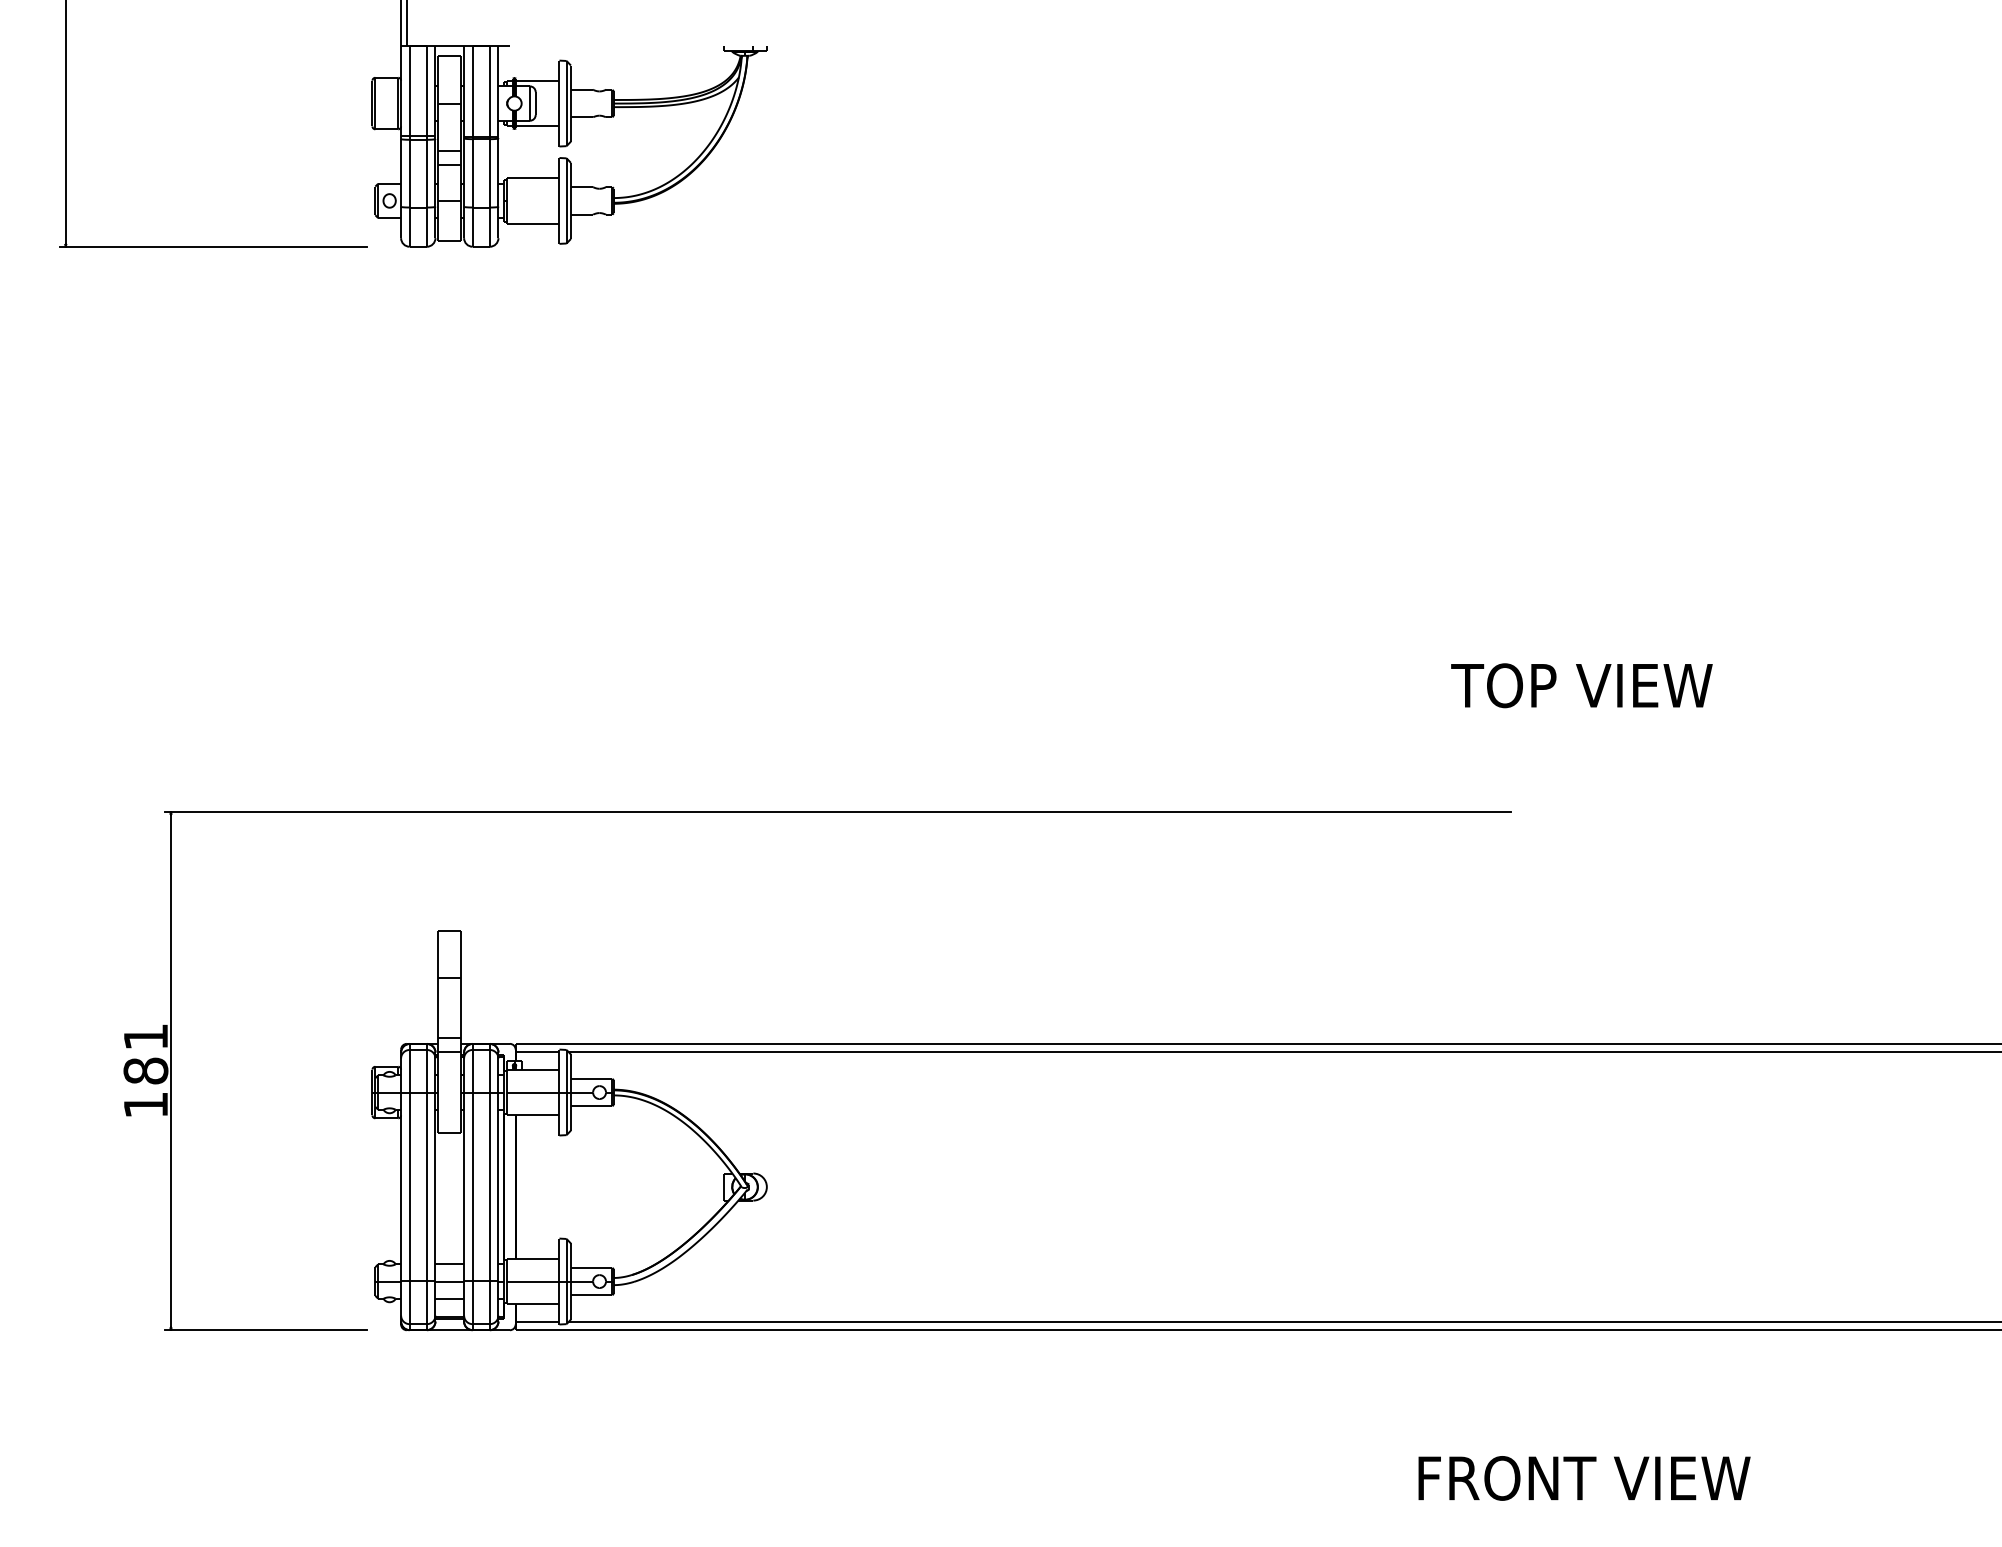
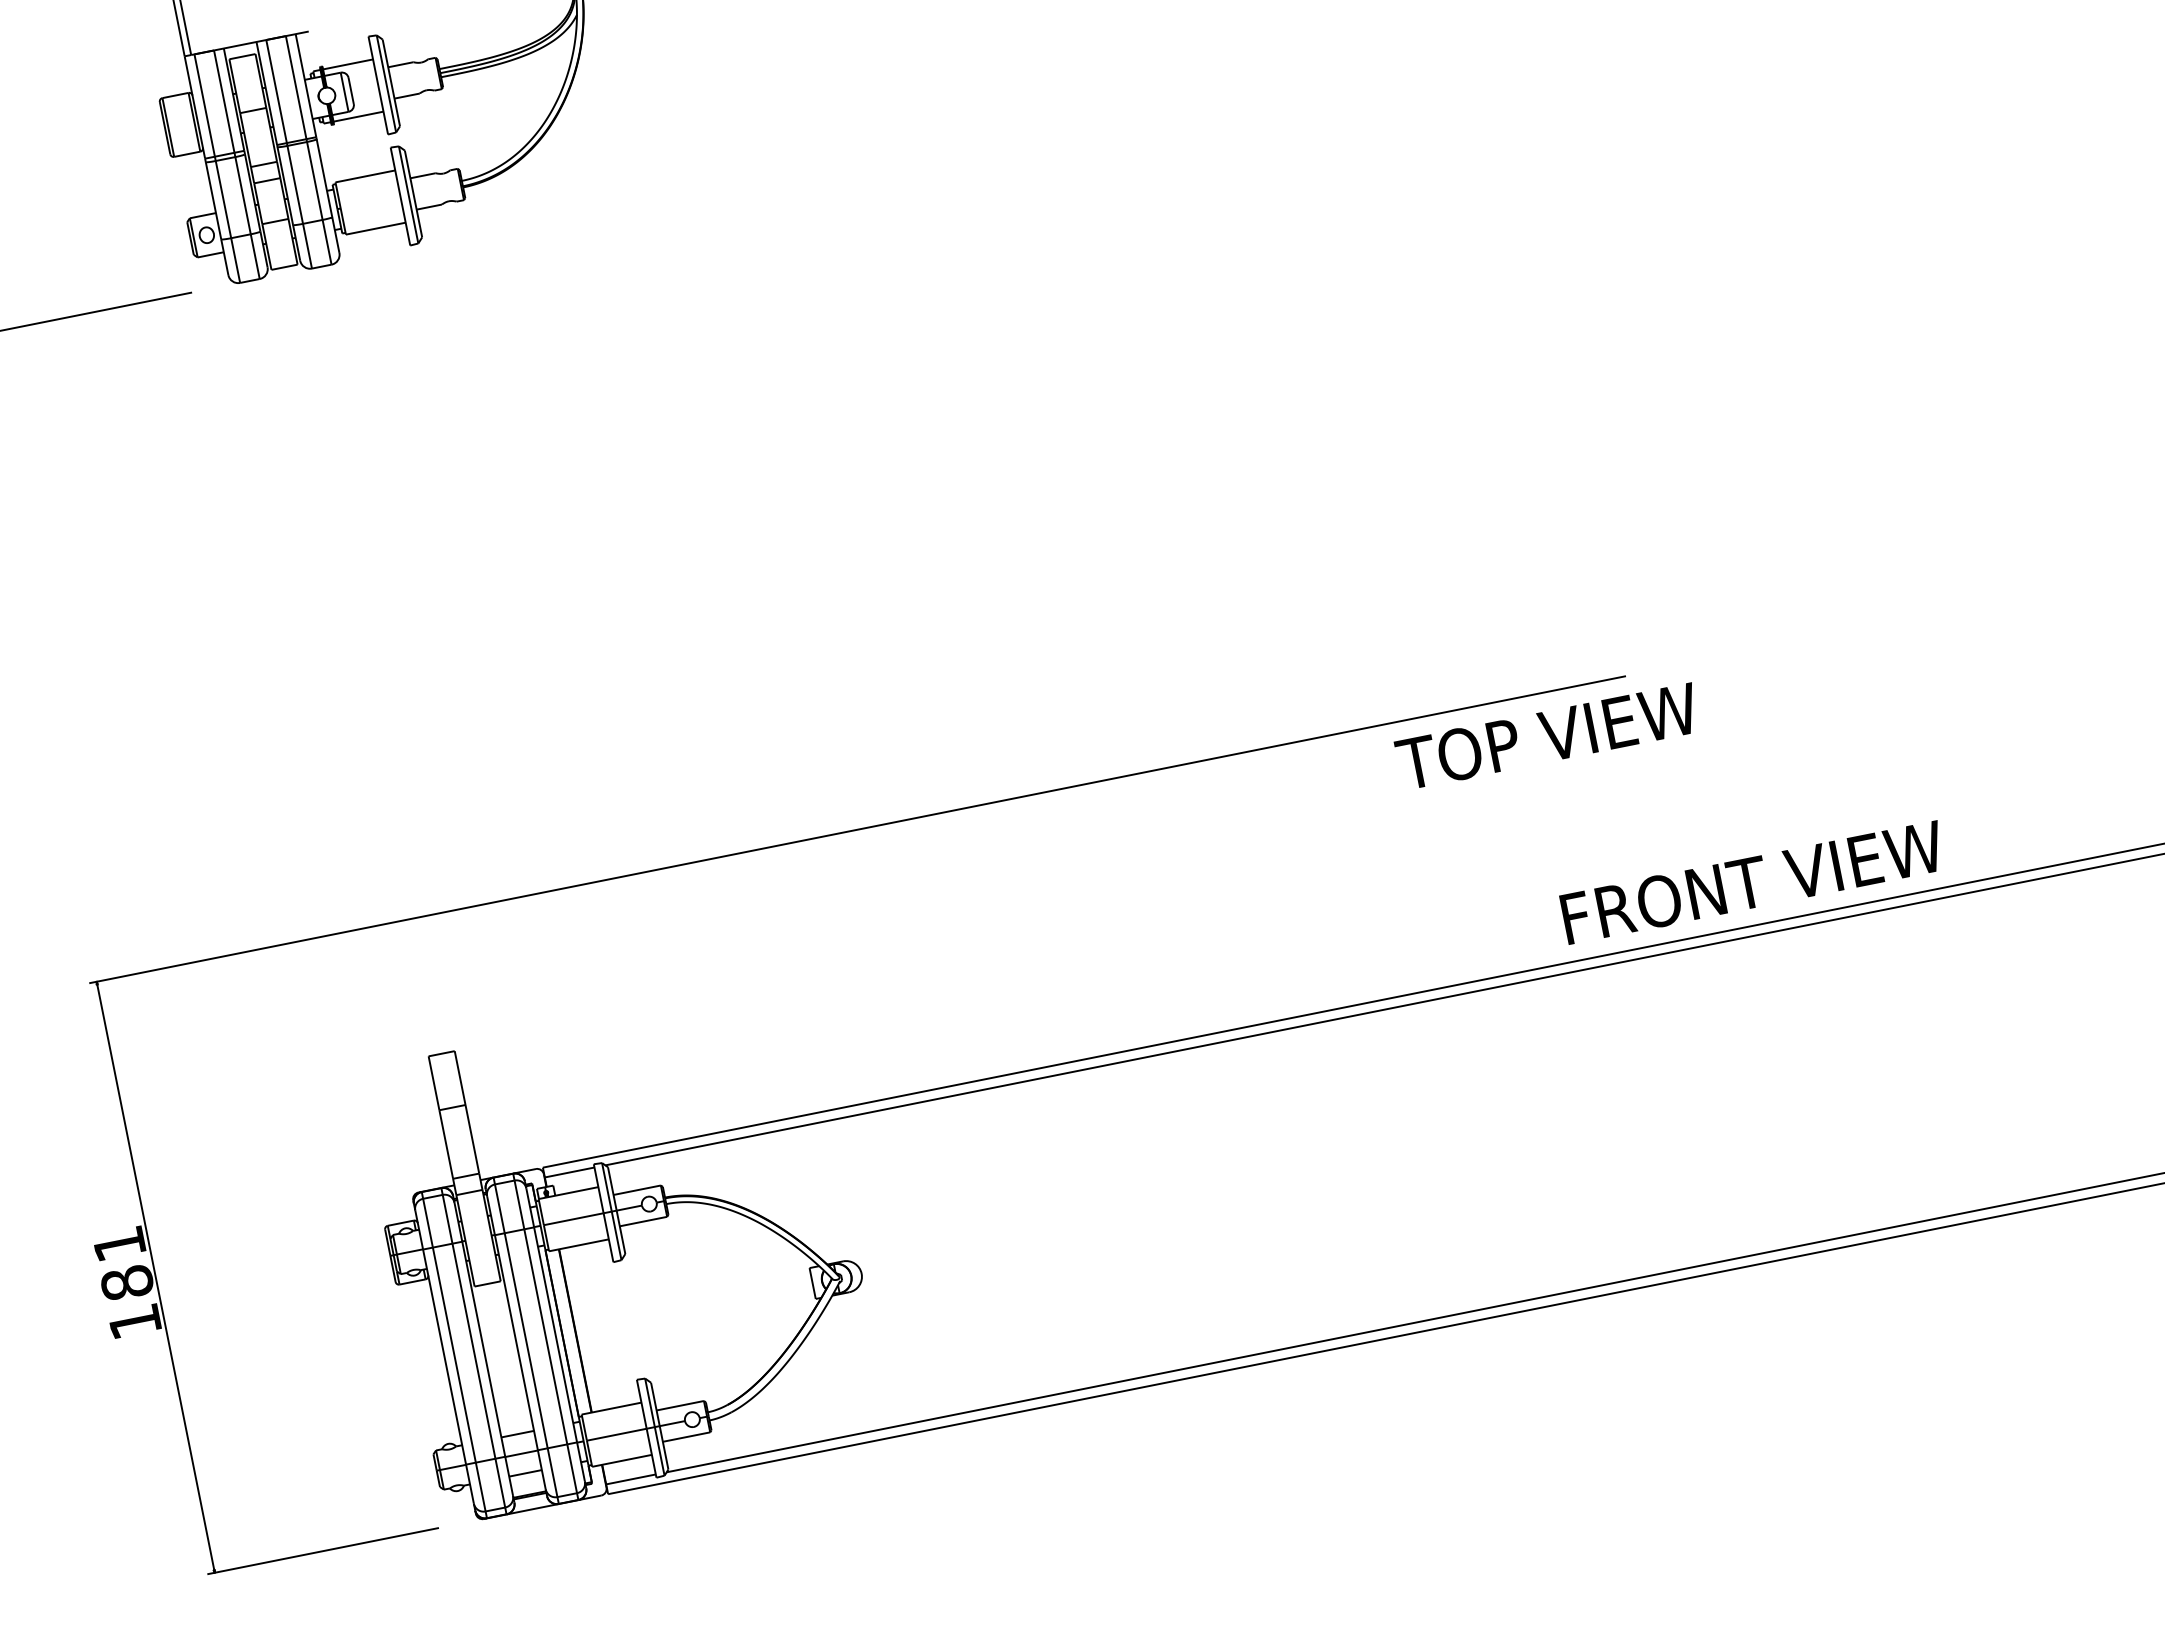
text: (1581, 685) -> (1547, 736), moved
text: (1584, 1478) -> (1753, 882), moved

